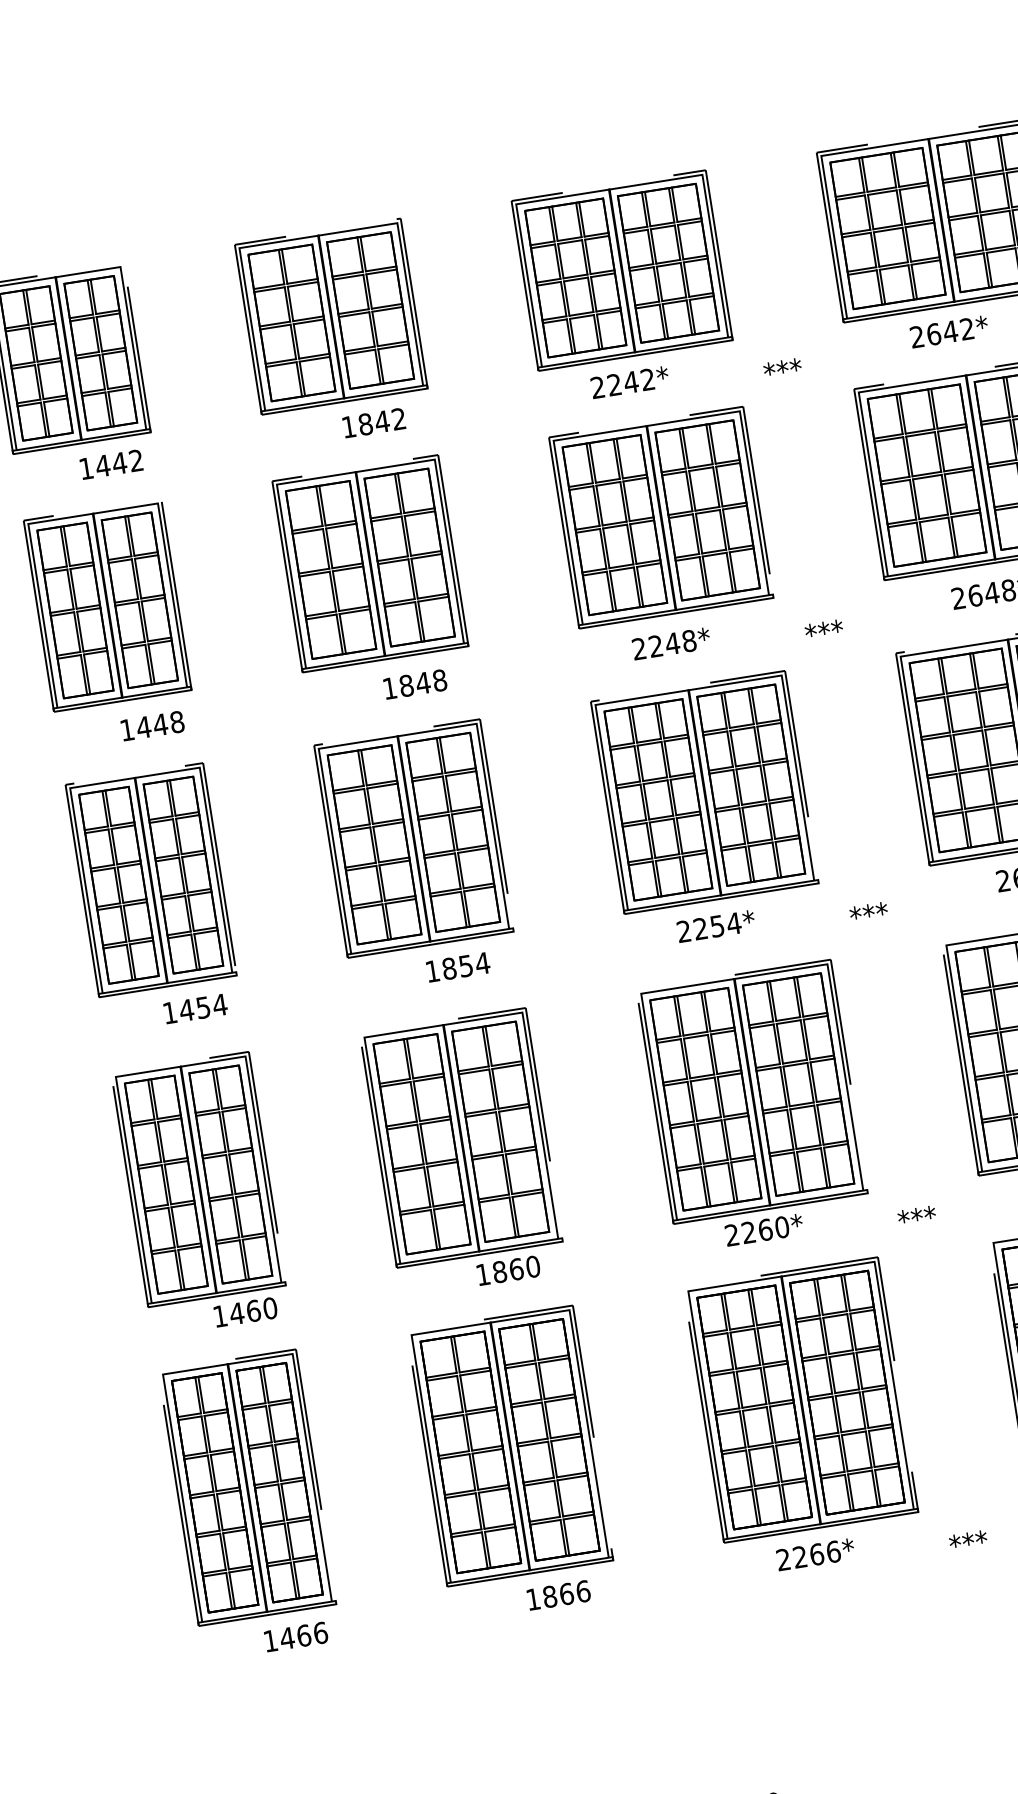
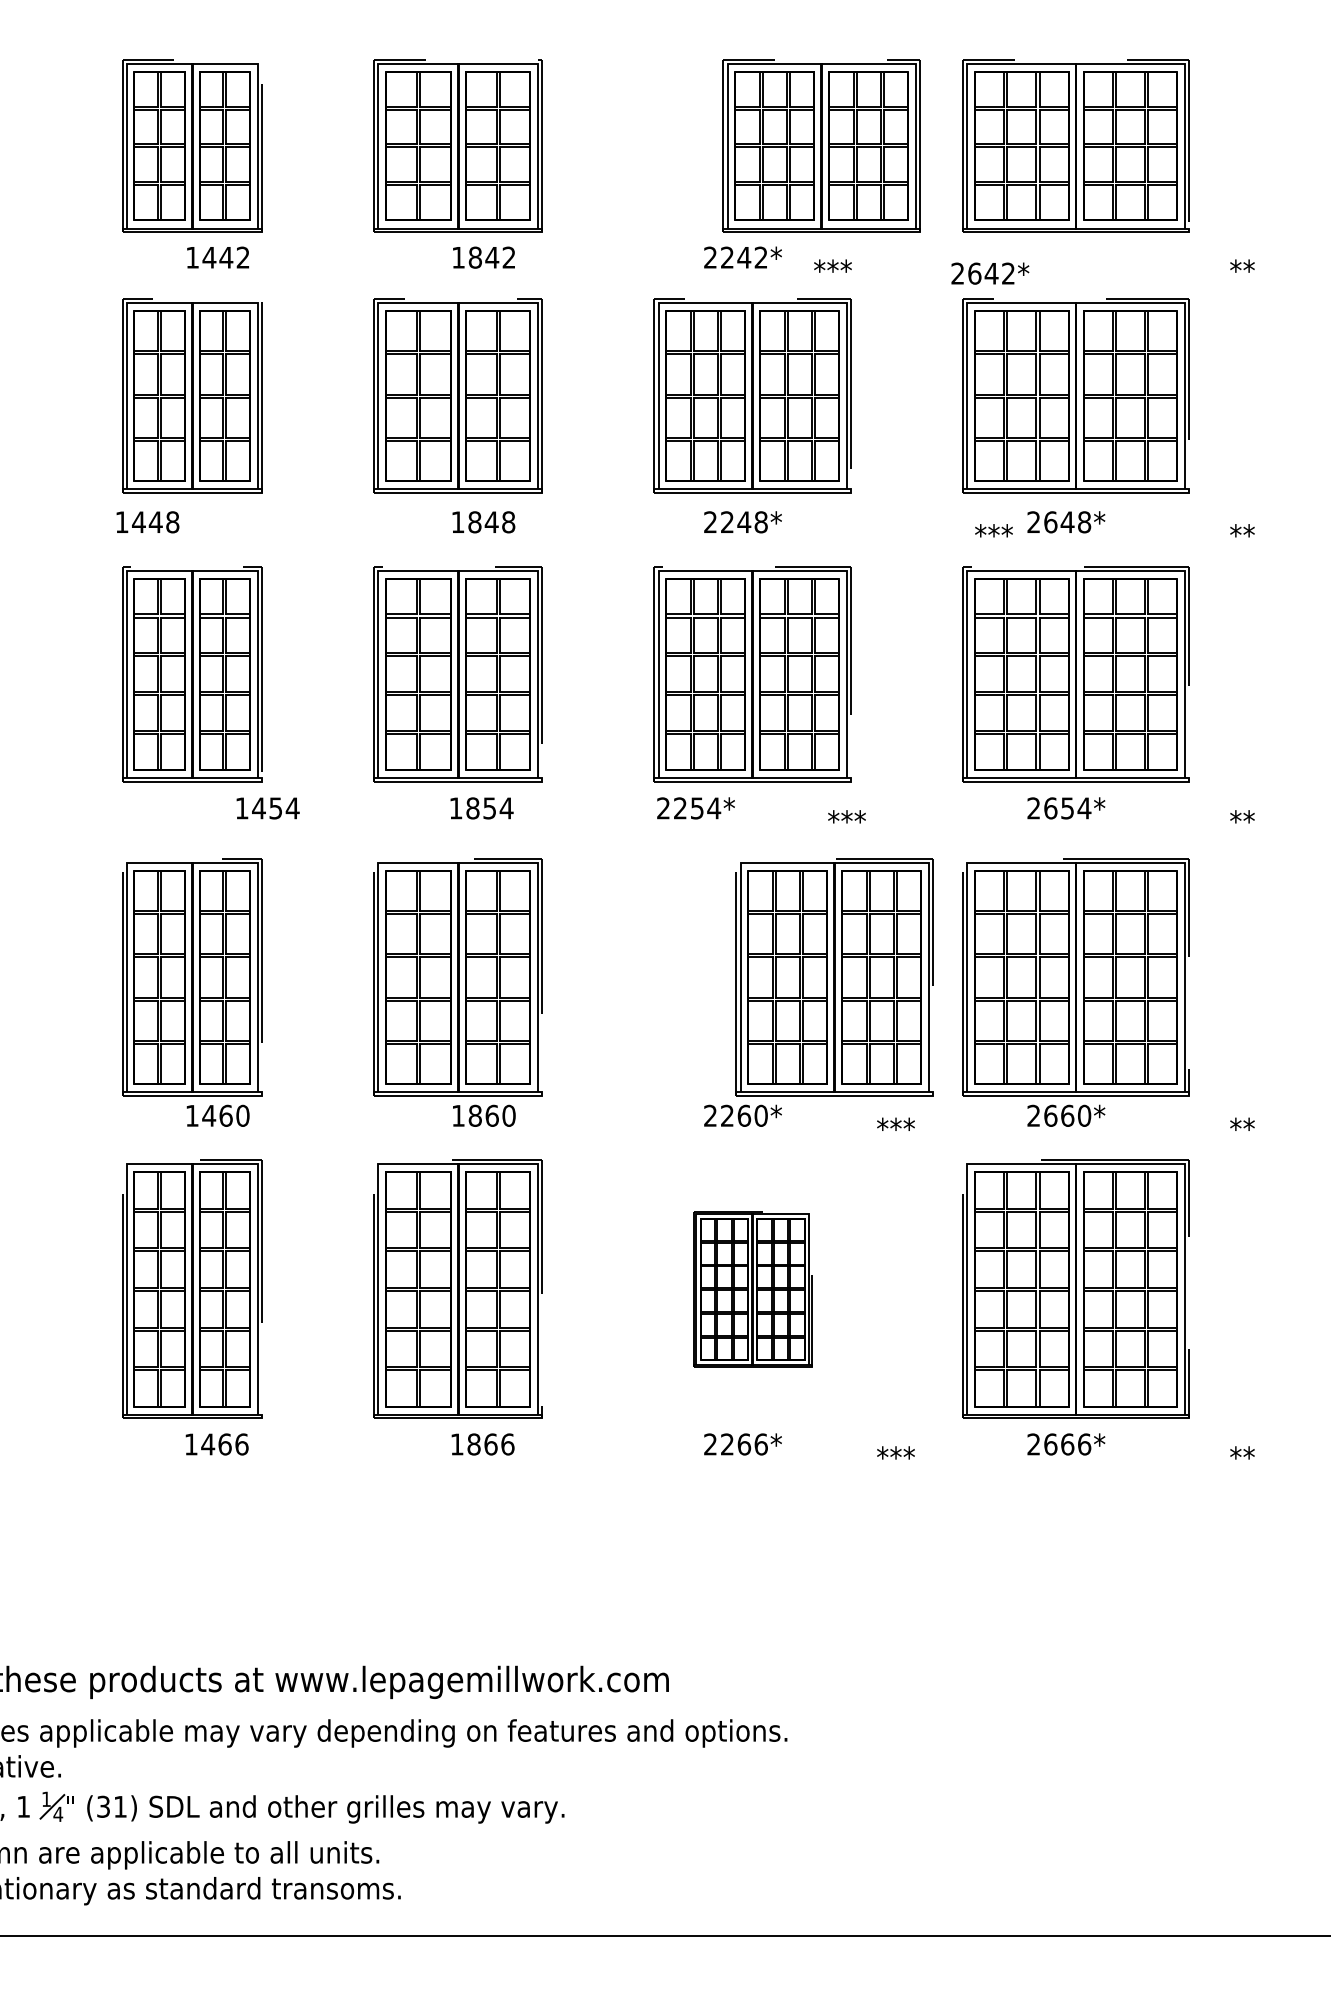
part: (621, 270) -> (821, 145), moved
text: (949, 331) -> (990, 273), moved
text: (781, 366) -> (832, 265), moved
text: (823, 628) -> (993, 530), moved
text: (152, 726) -> (147, 522), moved
text: (868, 910) -> (846, 816), moved
text: (715, 926) -> (695, 808), moved
text: (195, 1009) -> (267, 808), moved
part: (751, 1092) -> (834, 977), moved
part: (800, 1399) -> (752, 1288), size x0.6

